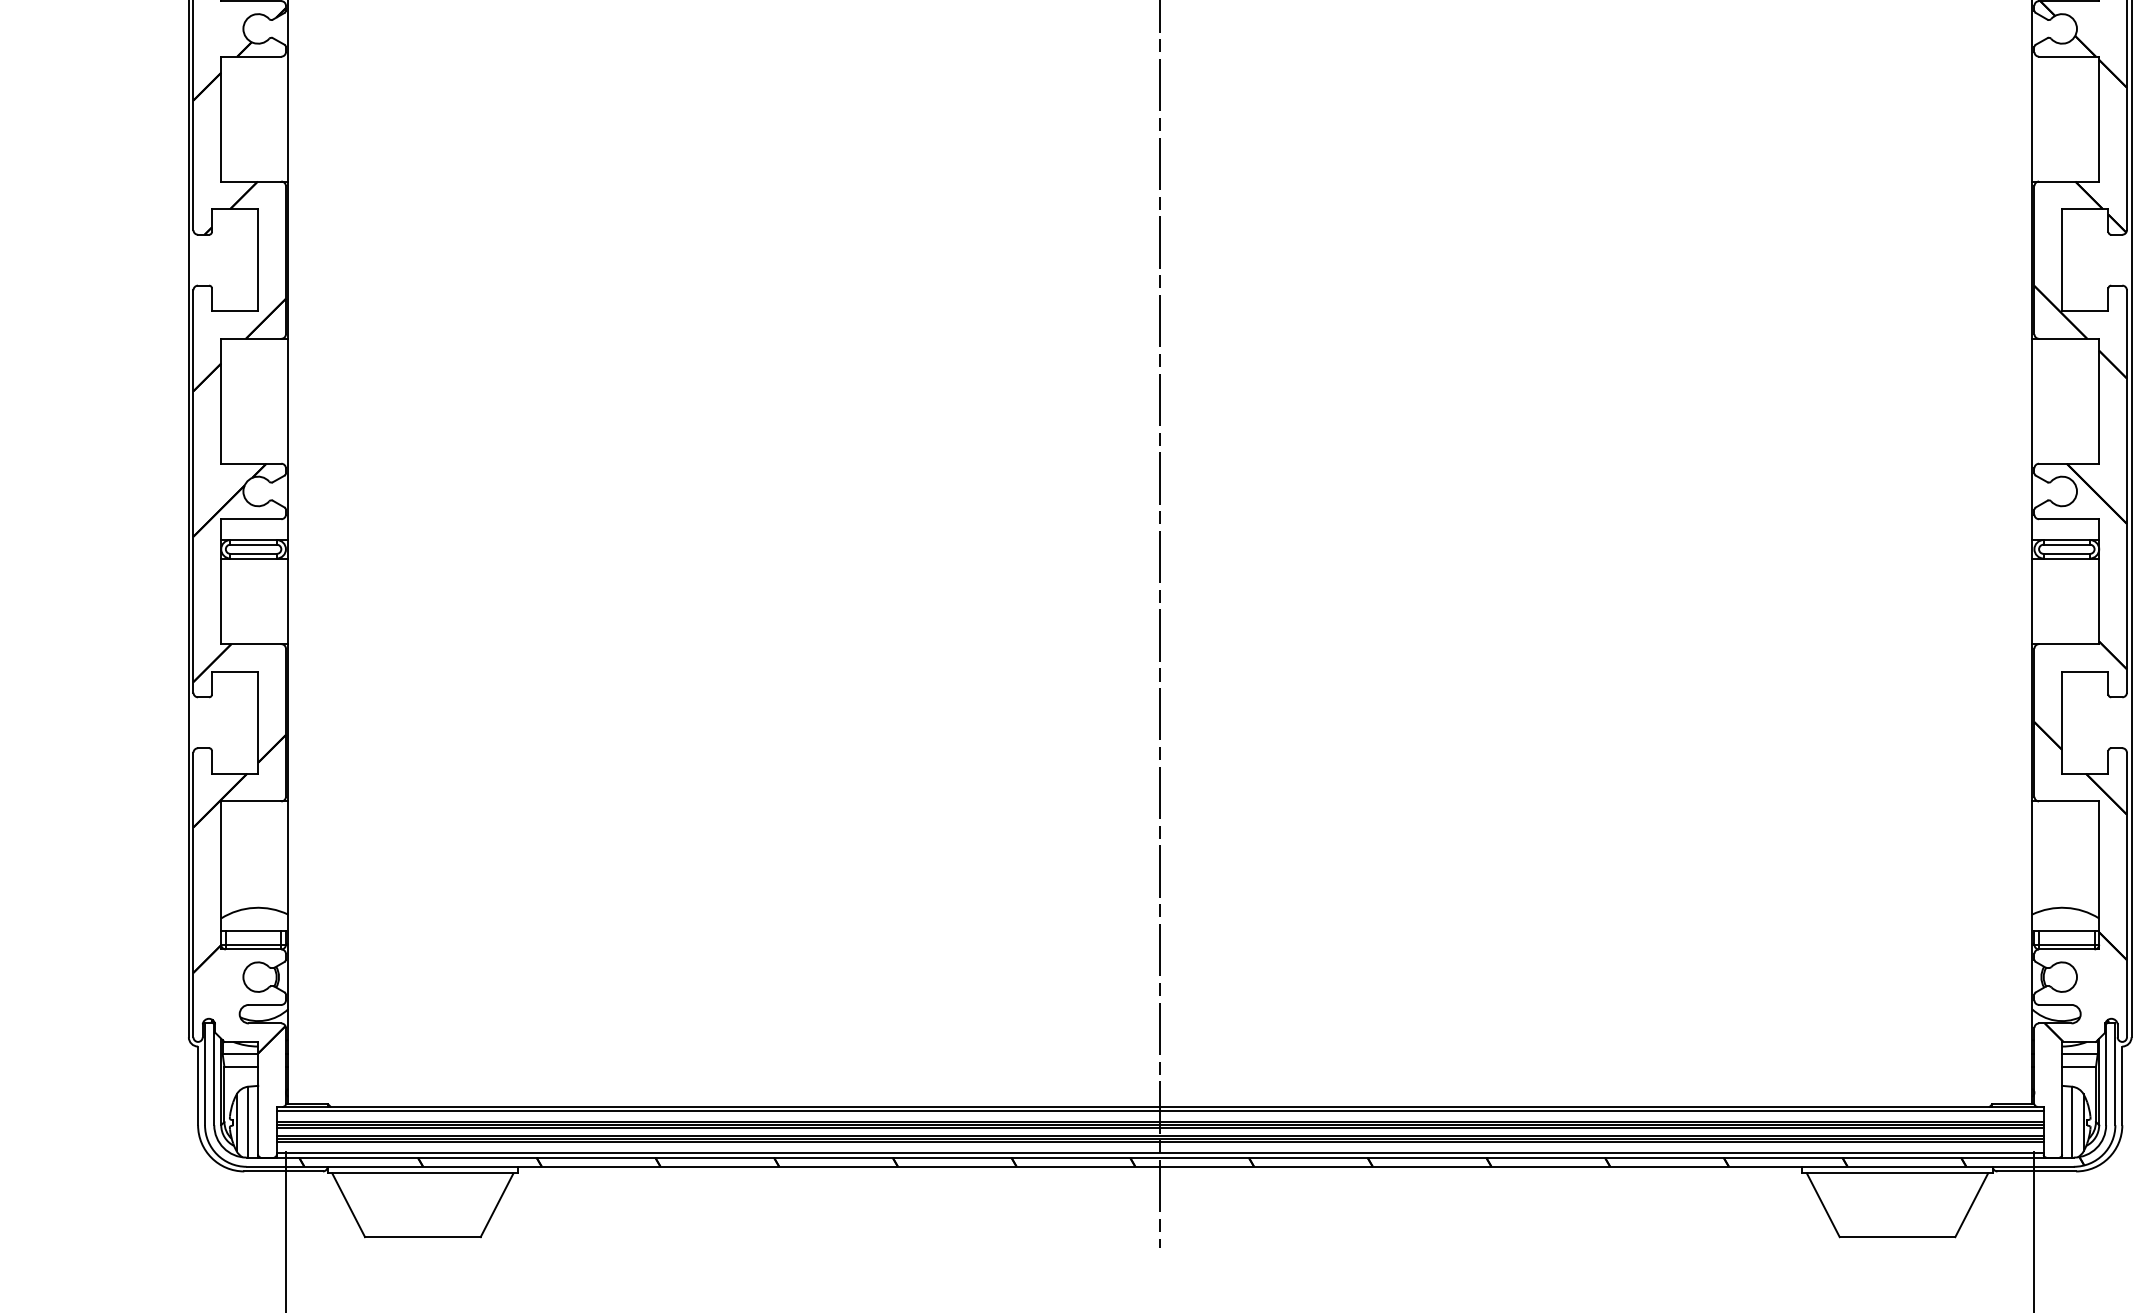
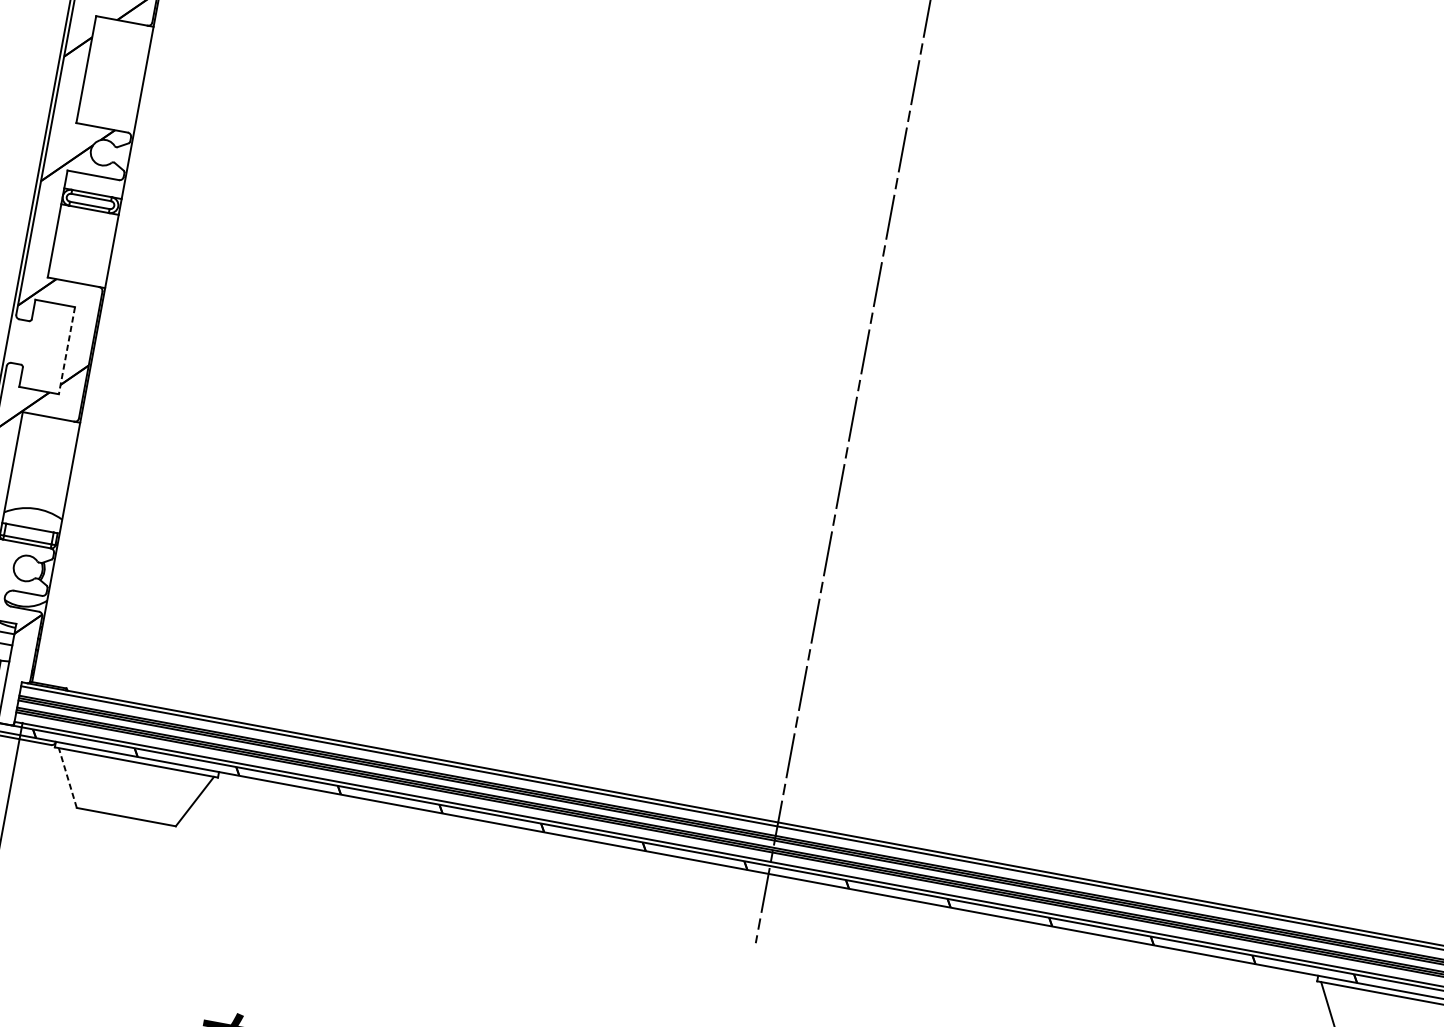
line: (258, 722) -> (67, 350), solid -> dashed
line: (348, 1205) -> (67, 778), solid -> dashed

